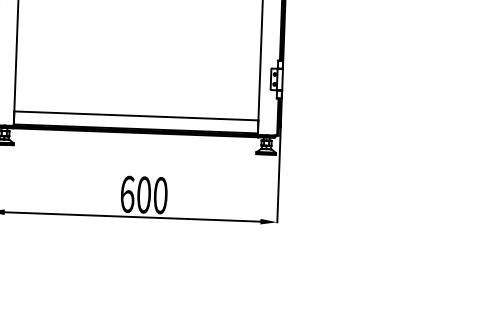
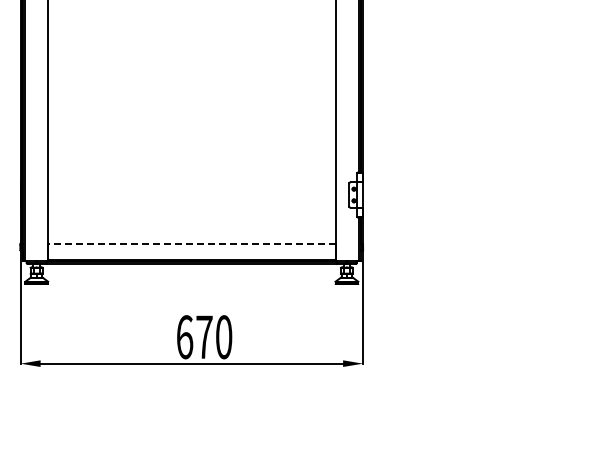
line: (135, 116) -> (191, 244), solid -> dashed
text: (144, 195) -> (204, 337), 600 -> 670

